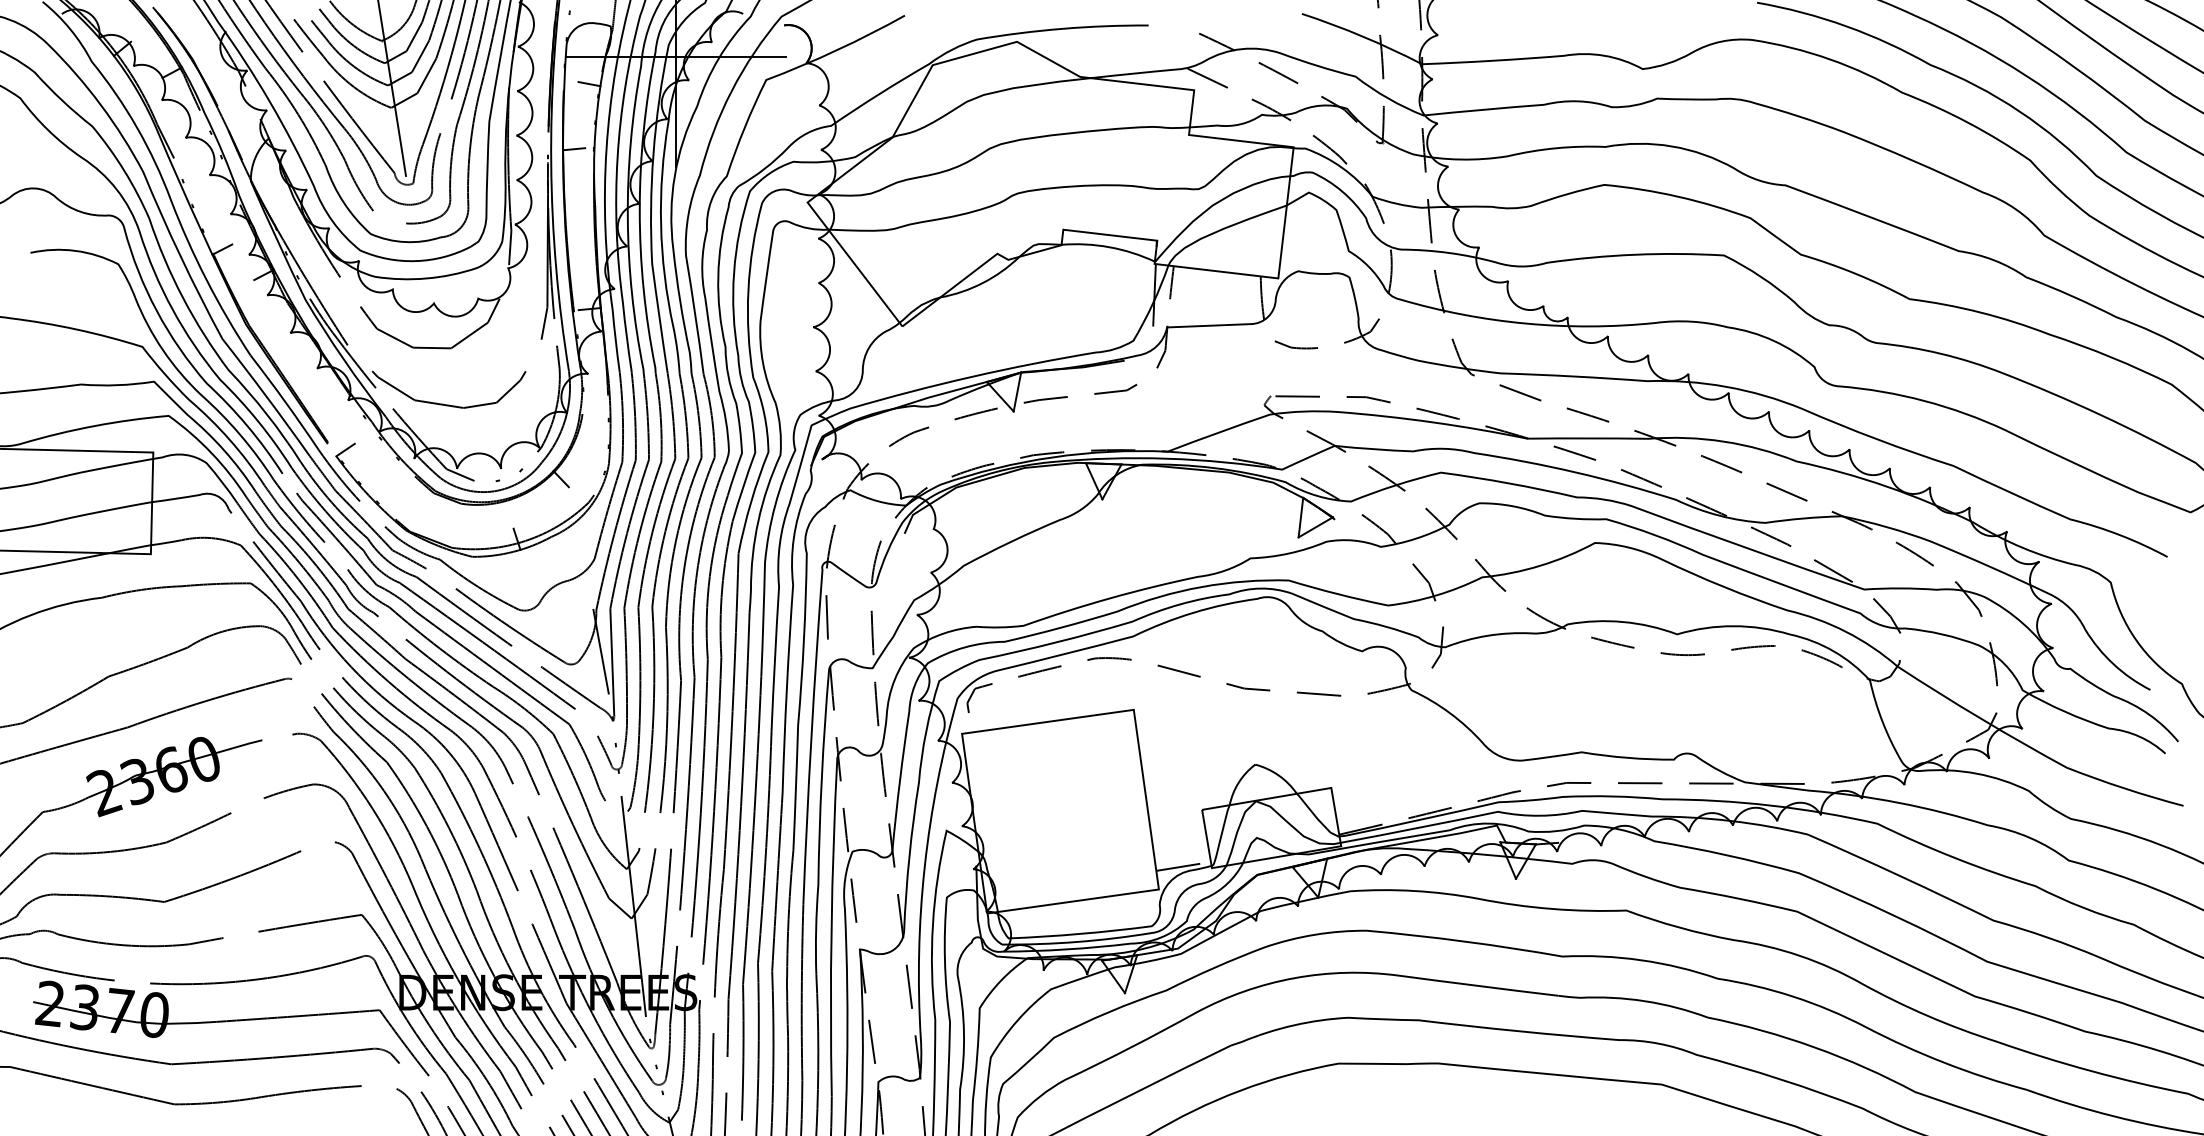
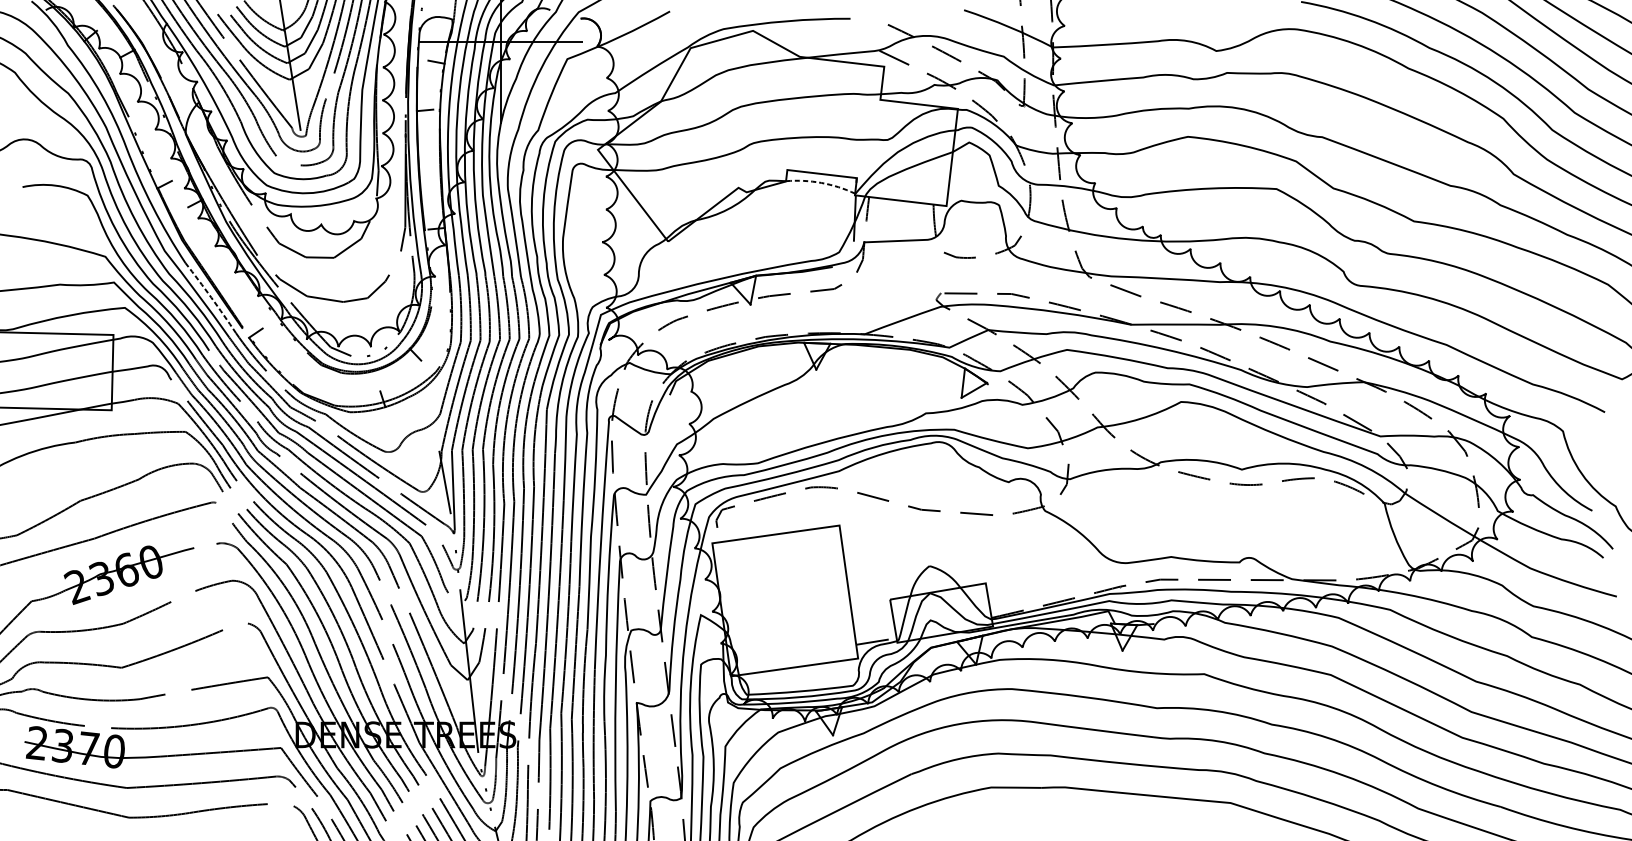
line: (1109, 247) -> (821, 183), solid -> dashed
line: (285, 402) -> (211, 297), solid -> dashed

